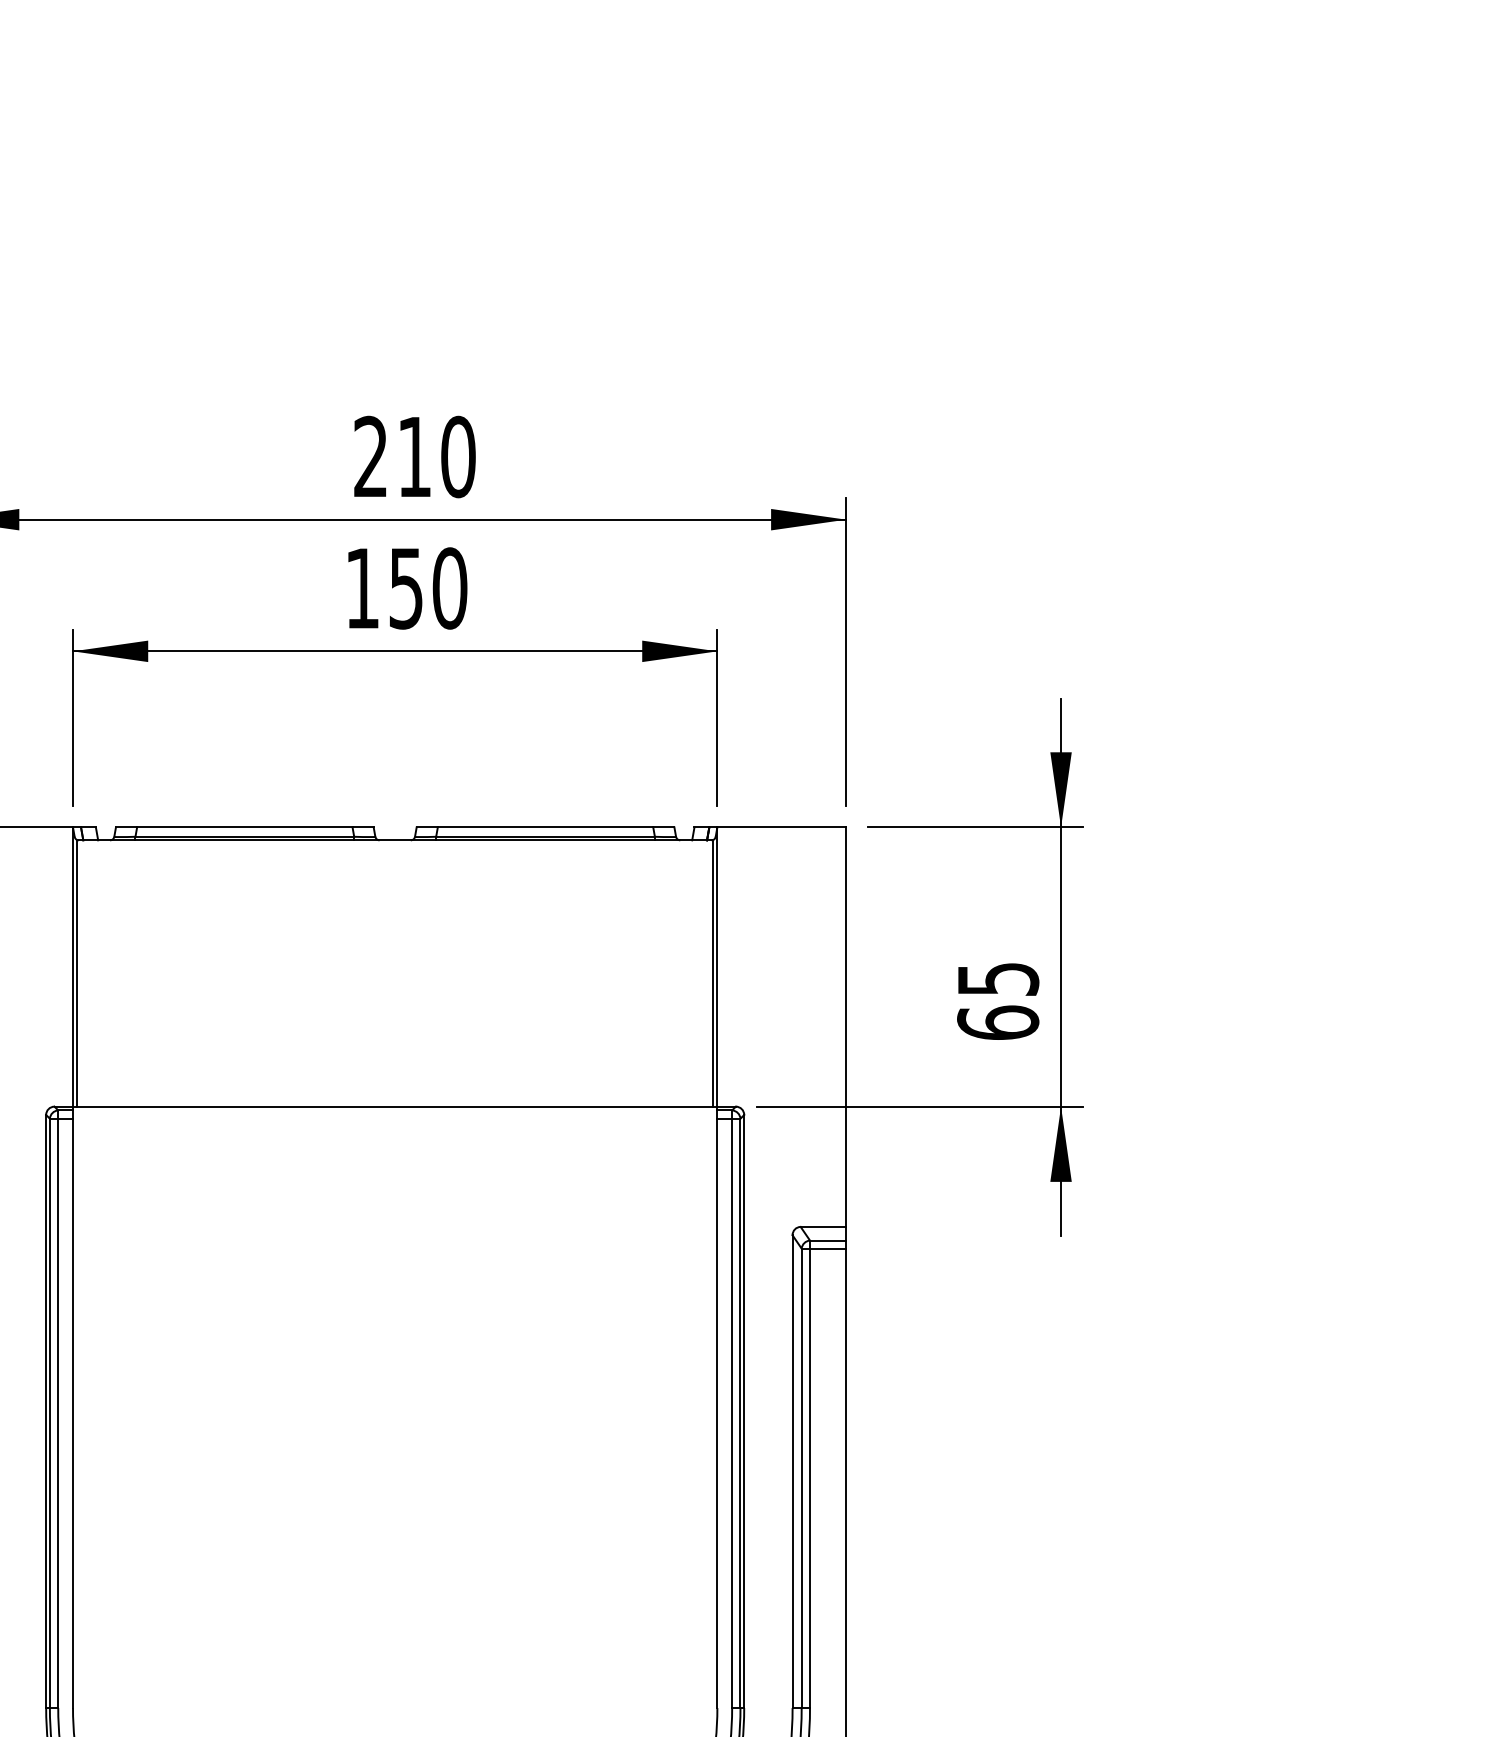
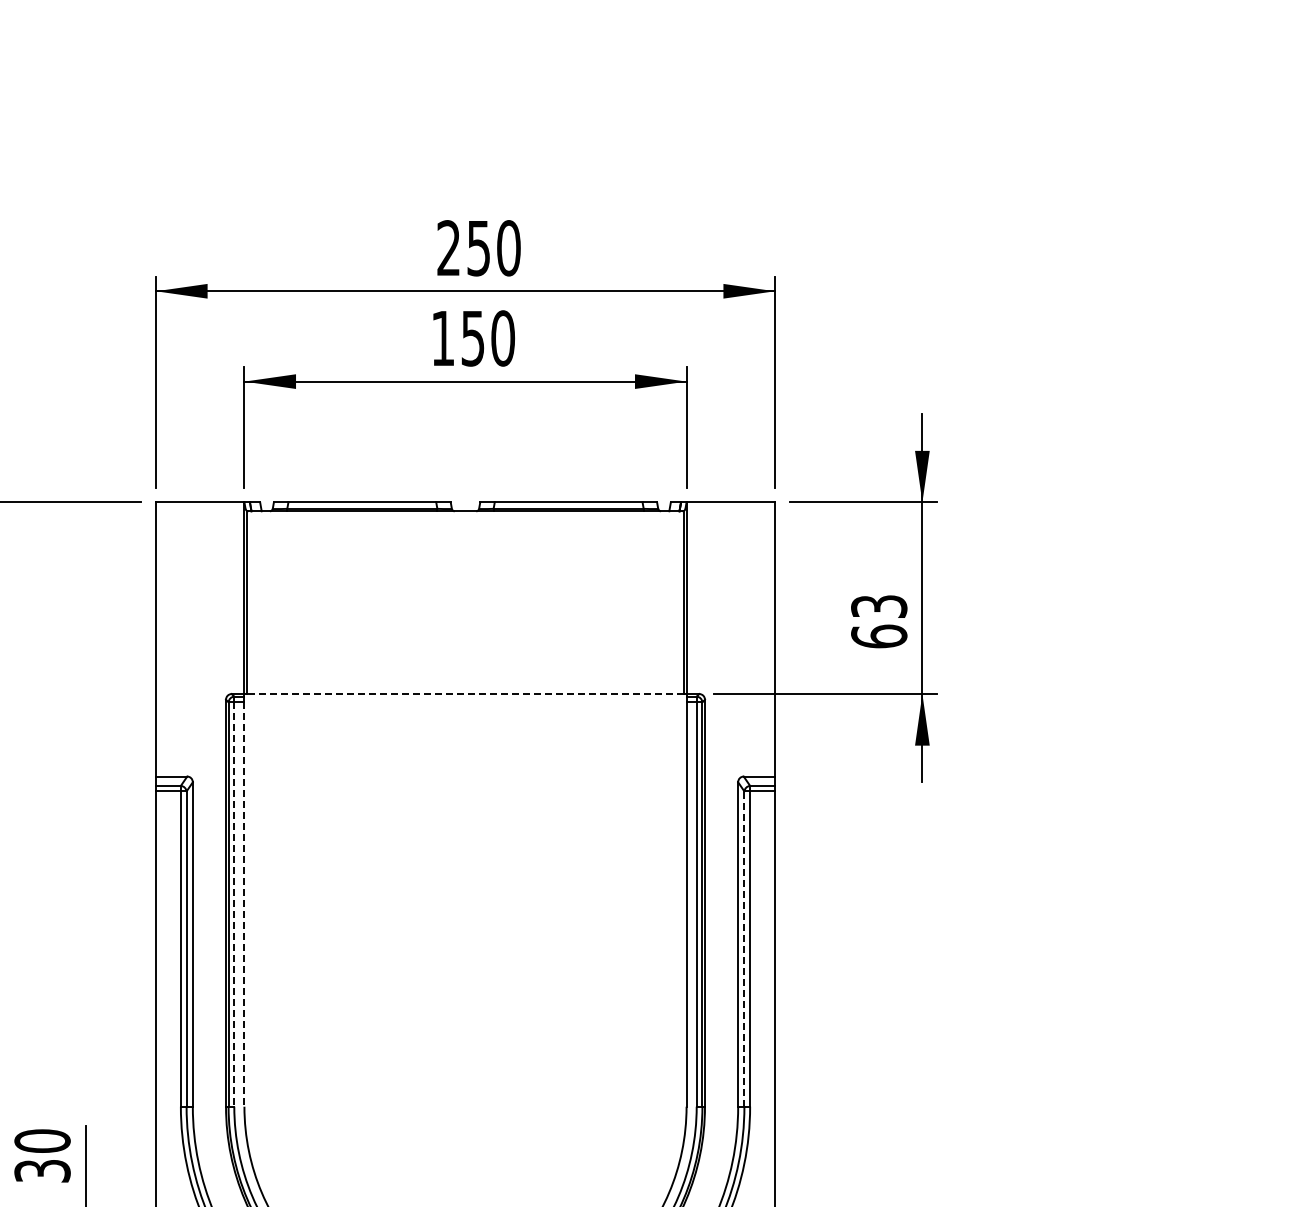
text: (414, 457) -> (478, 248), 210 -> 250
text: (997, 979) -> (878, 606), 65 -> 63
line: (395, 1107) -> (465, 694), solid -> dashed
line: (58, 1414) -> (234, 905), solid -> dashed
line: (73, 1414) -> (244, 905), solid -> dashed
line: (801, 1478) -> (744, 949), solid -> dashed

